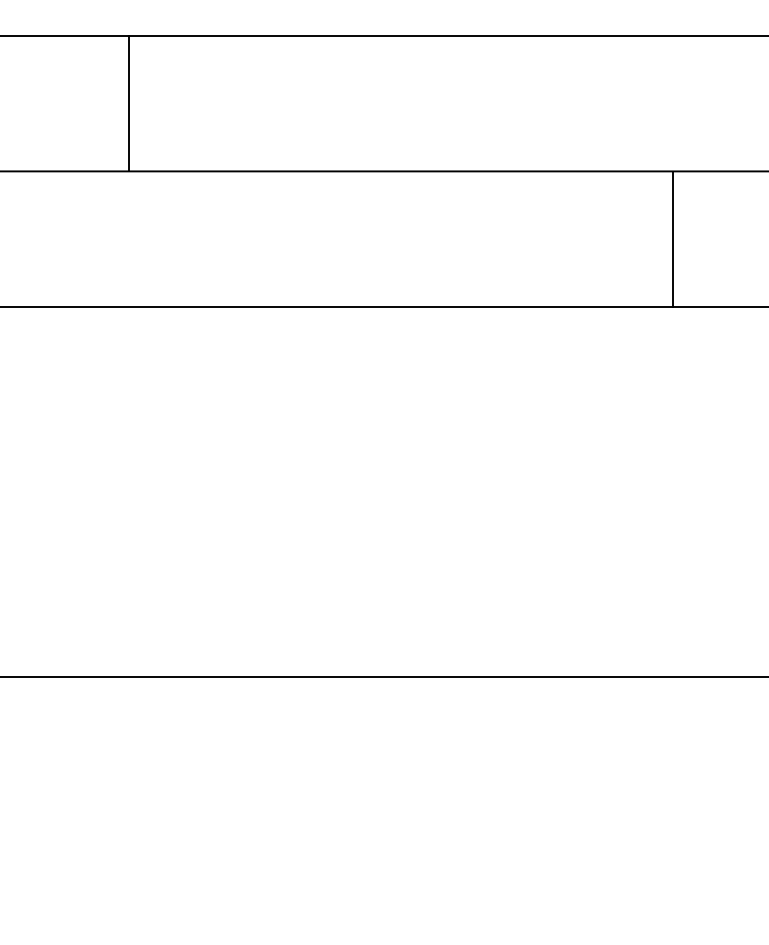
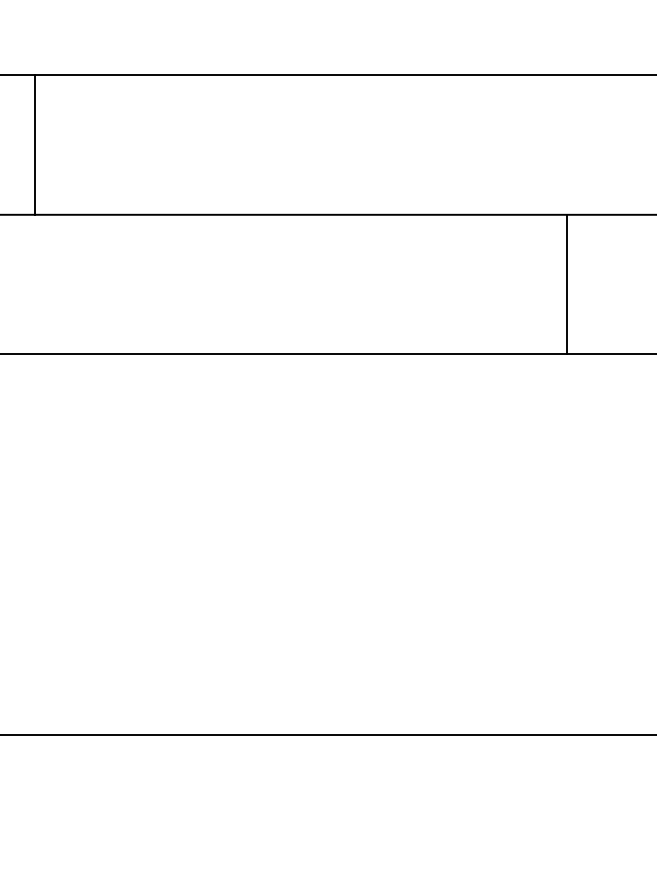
line: (128, 103) -> (34, 144), moved

